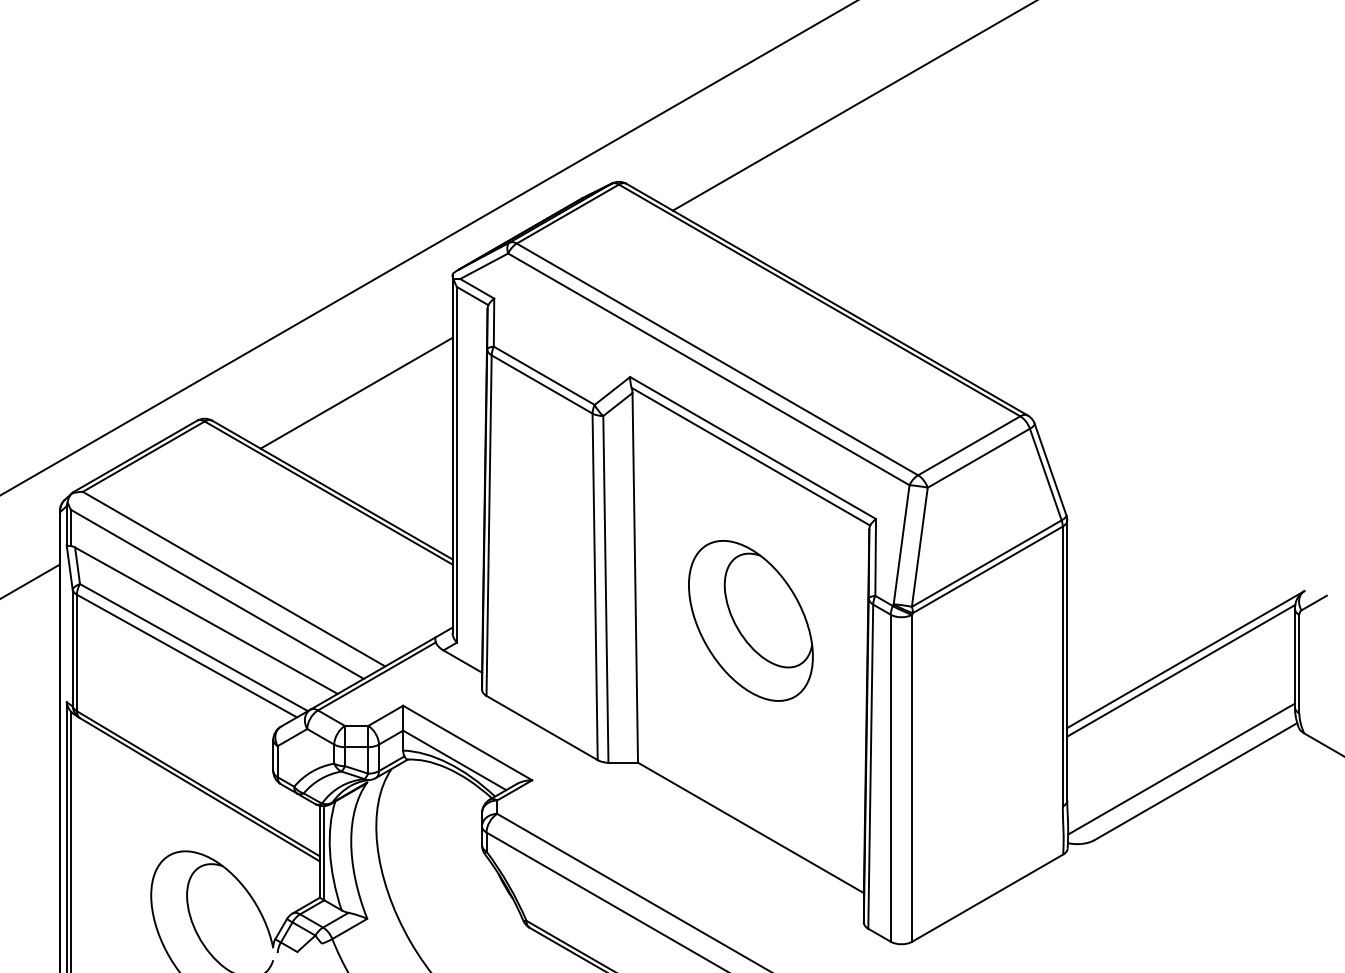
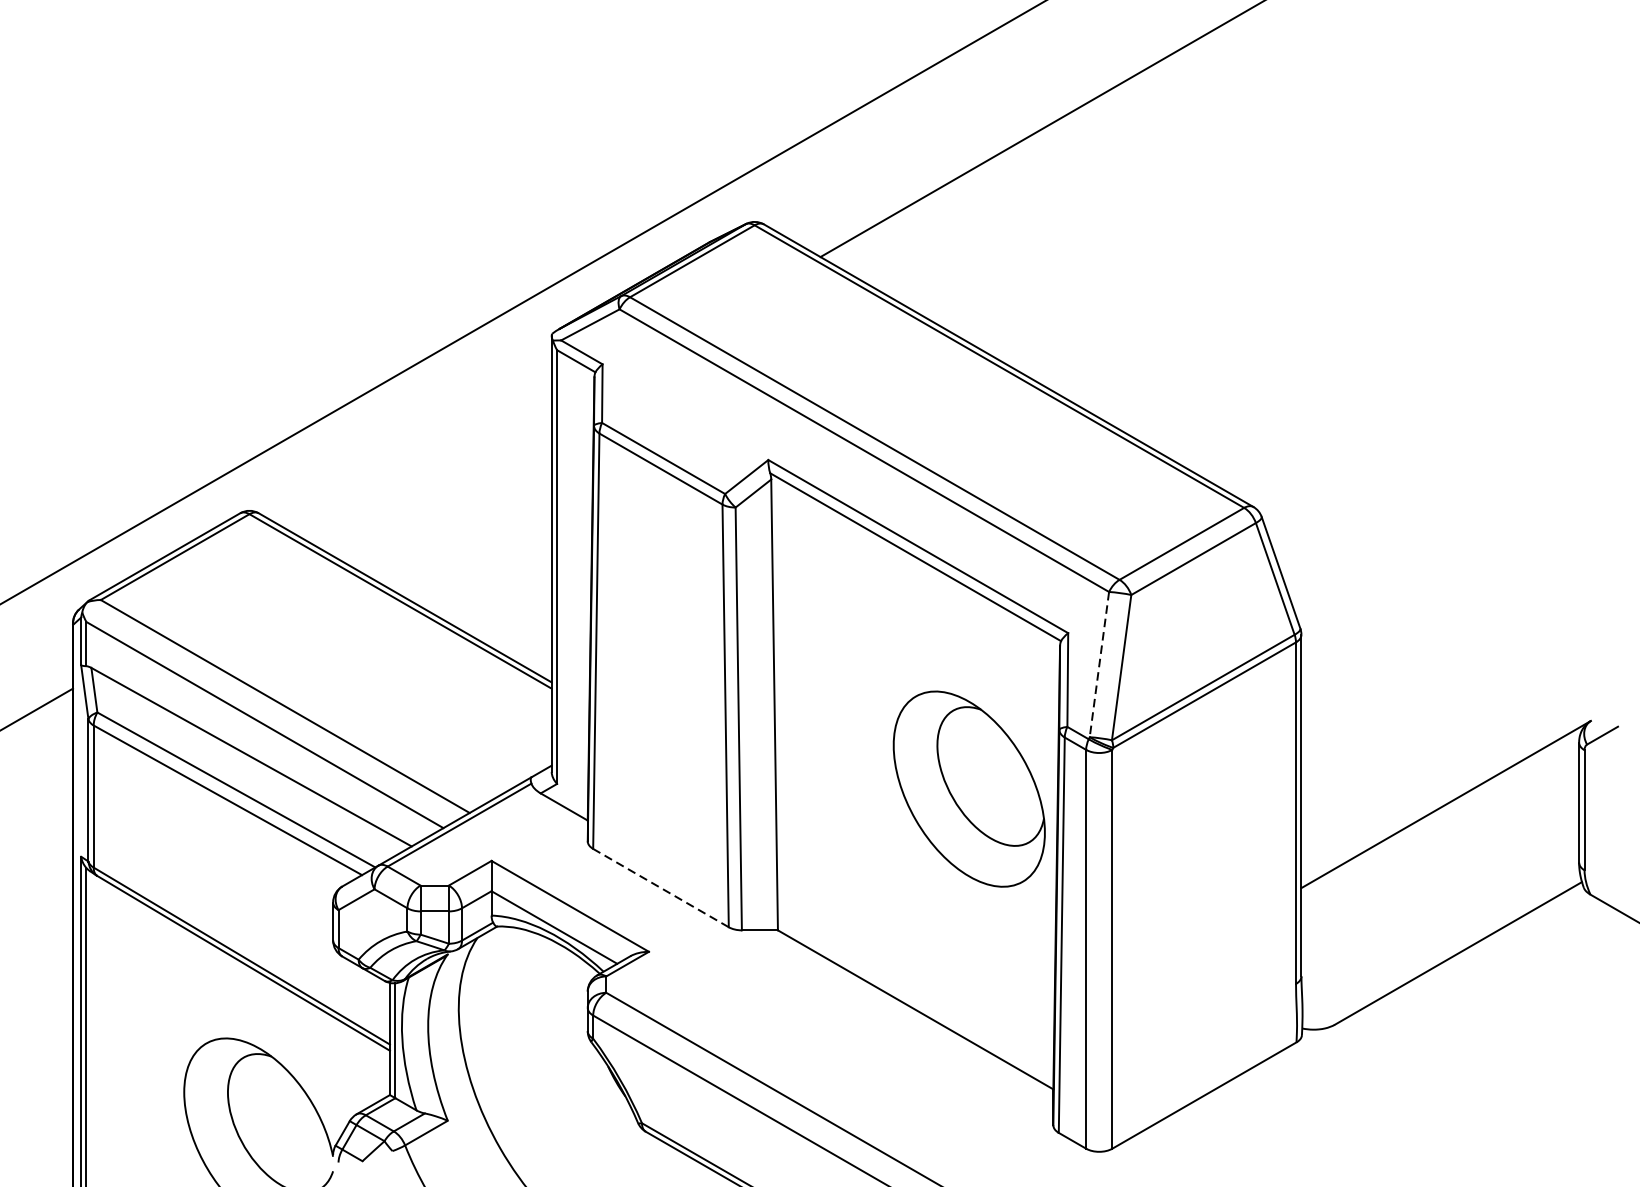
line: (356, 392) -> (434, 478), removed
line: (901, 545) -> (1099, 665), solid -> dashed
part: (750, 620) -> (968, 788), moved
line: (1181, 670) -> (1440, 817), removed
line: (541, 727) -> (660, 887), solid -> dashed
line: (1181, 768) -> (1440, 937), removed

